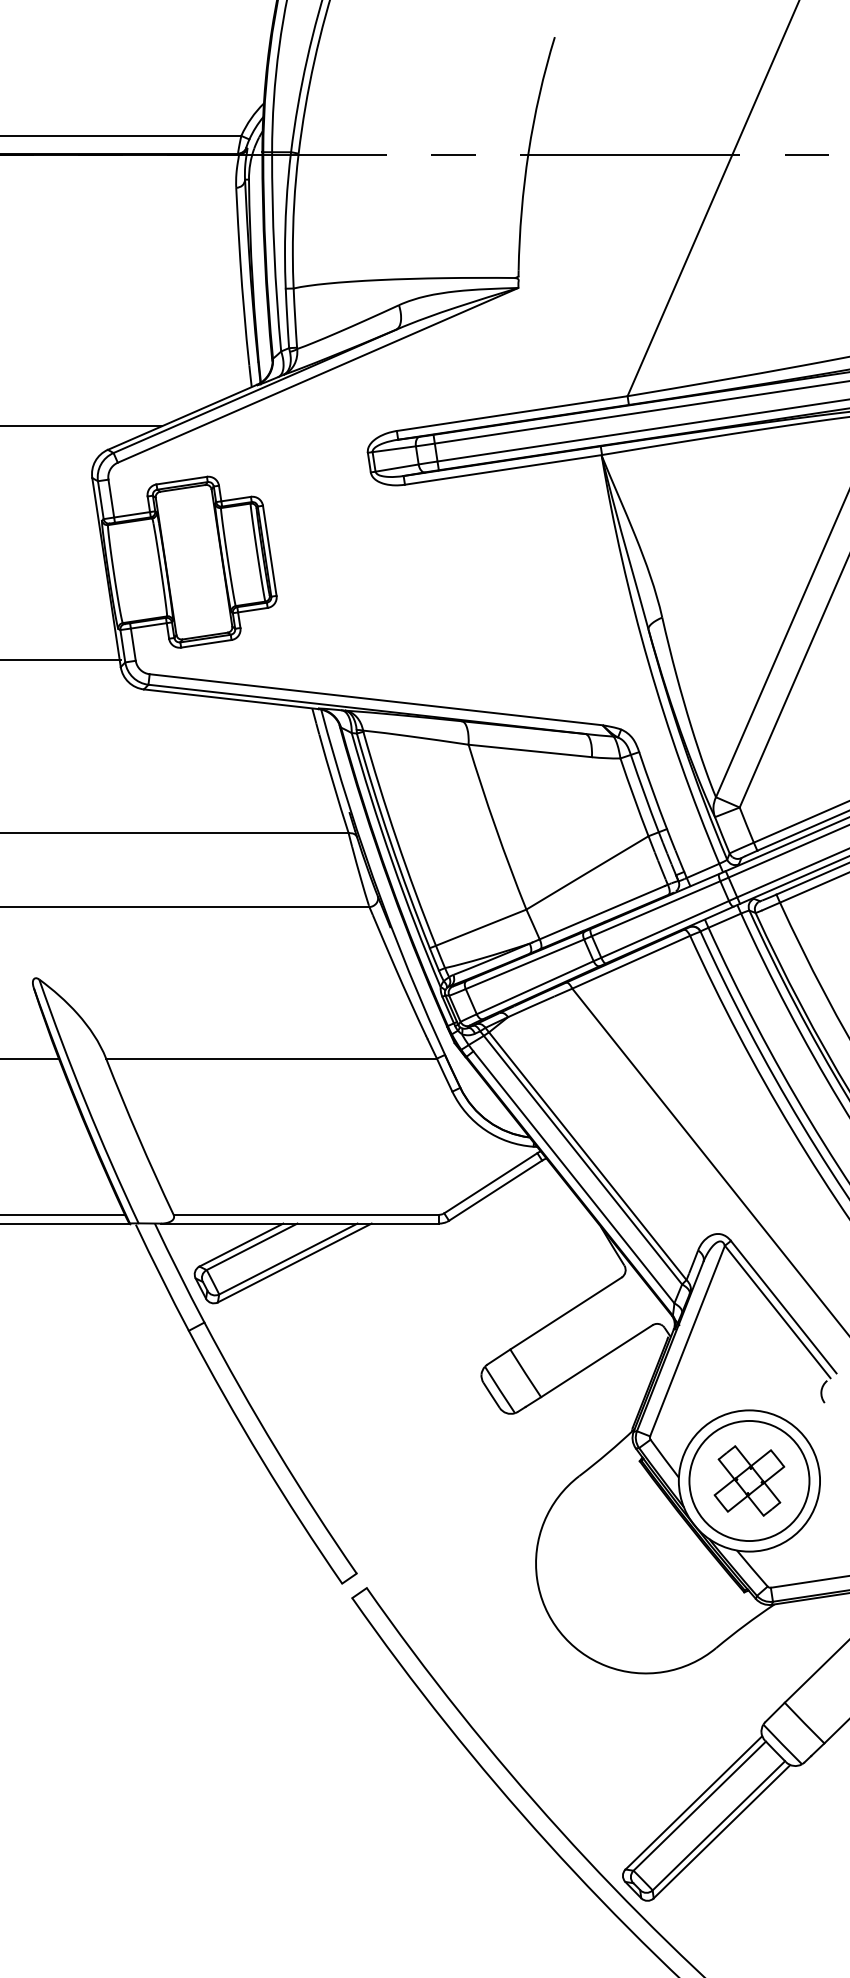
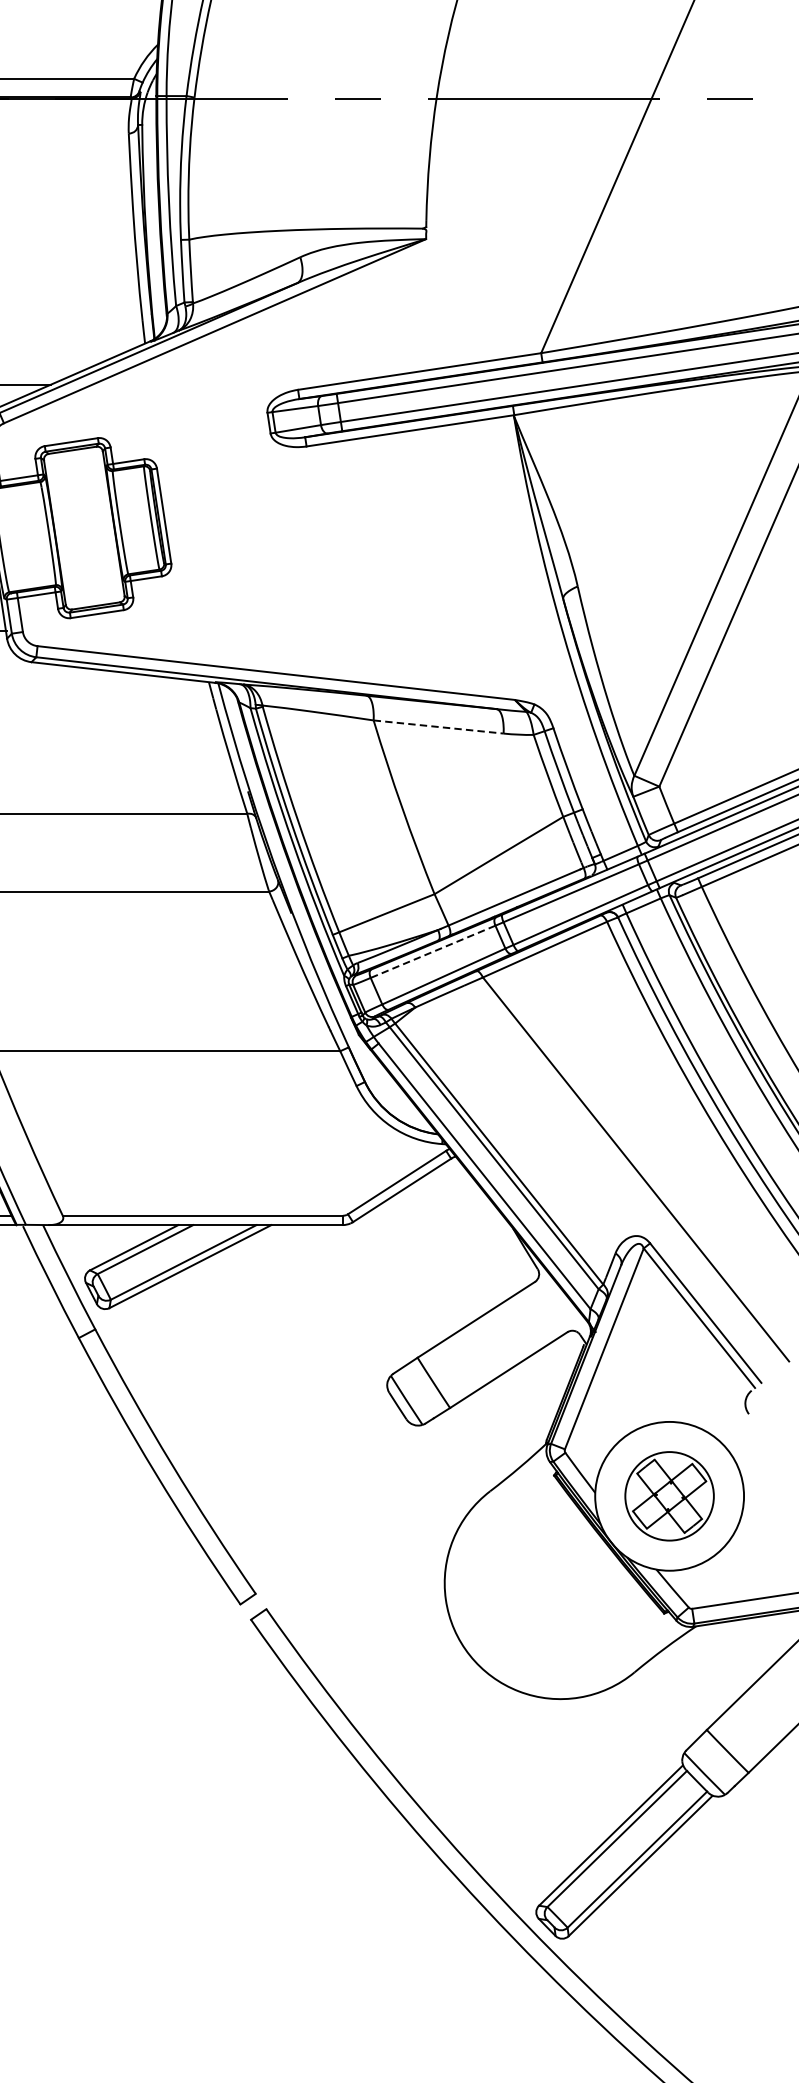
line: (530, 750) -> (438, 726), solid -> dashed
line: (524, 964) -> (432, 952), solid -> dashed
circle: (749, 1480) -> (669, 1495), size x0.7

